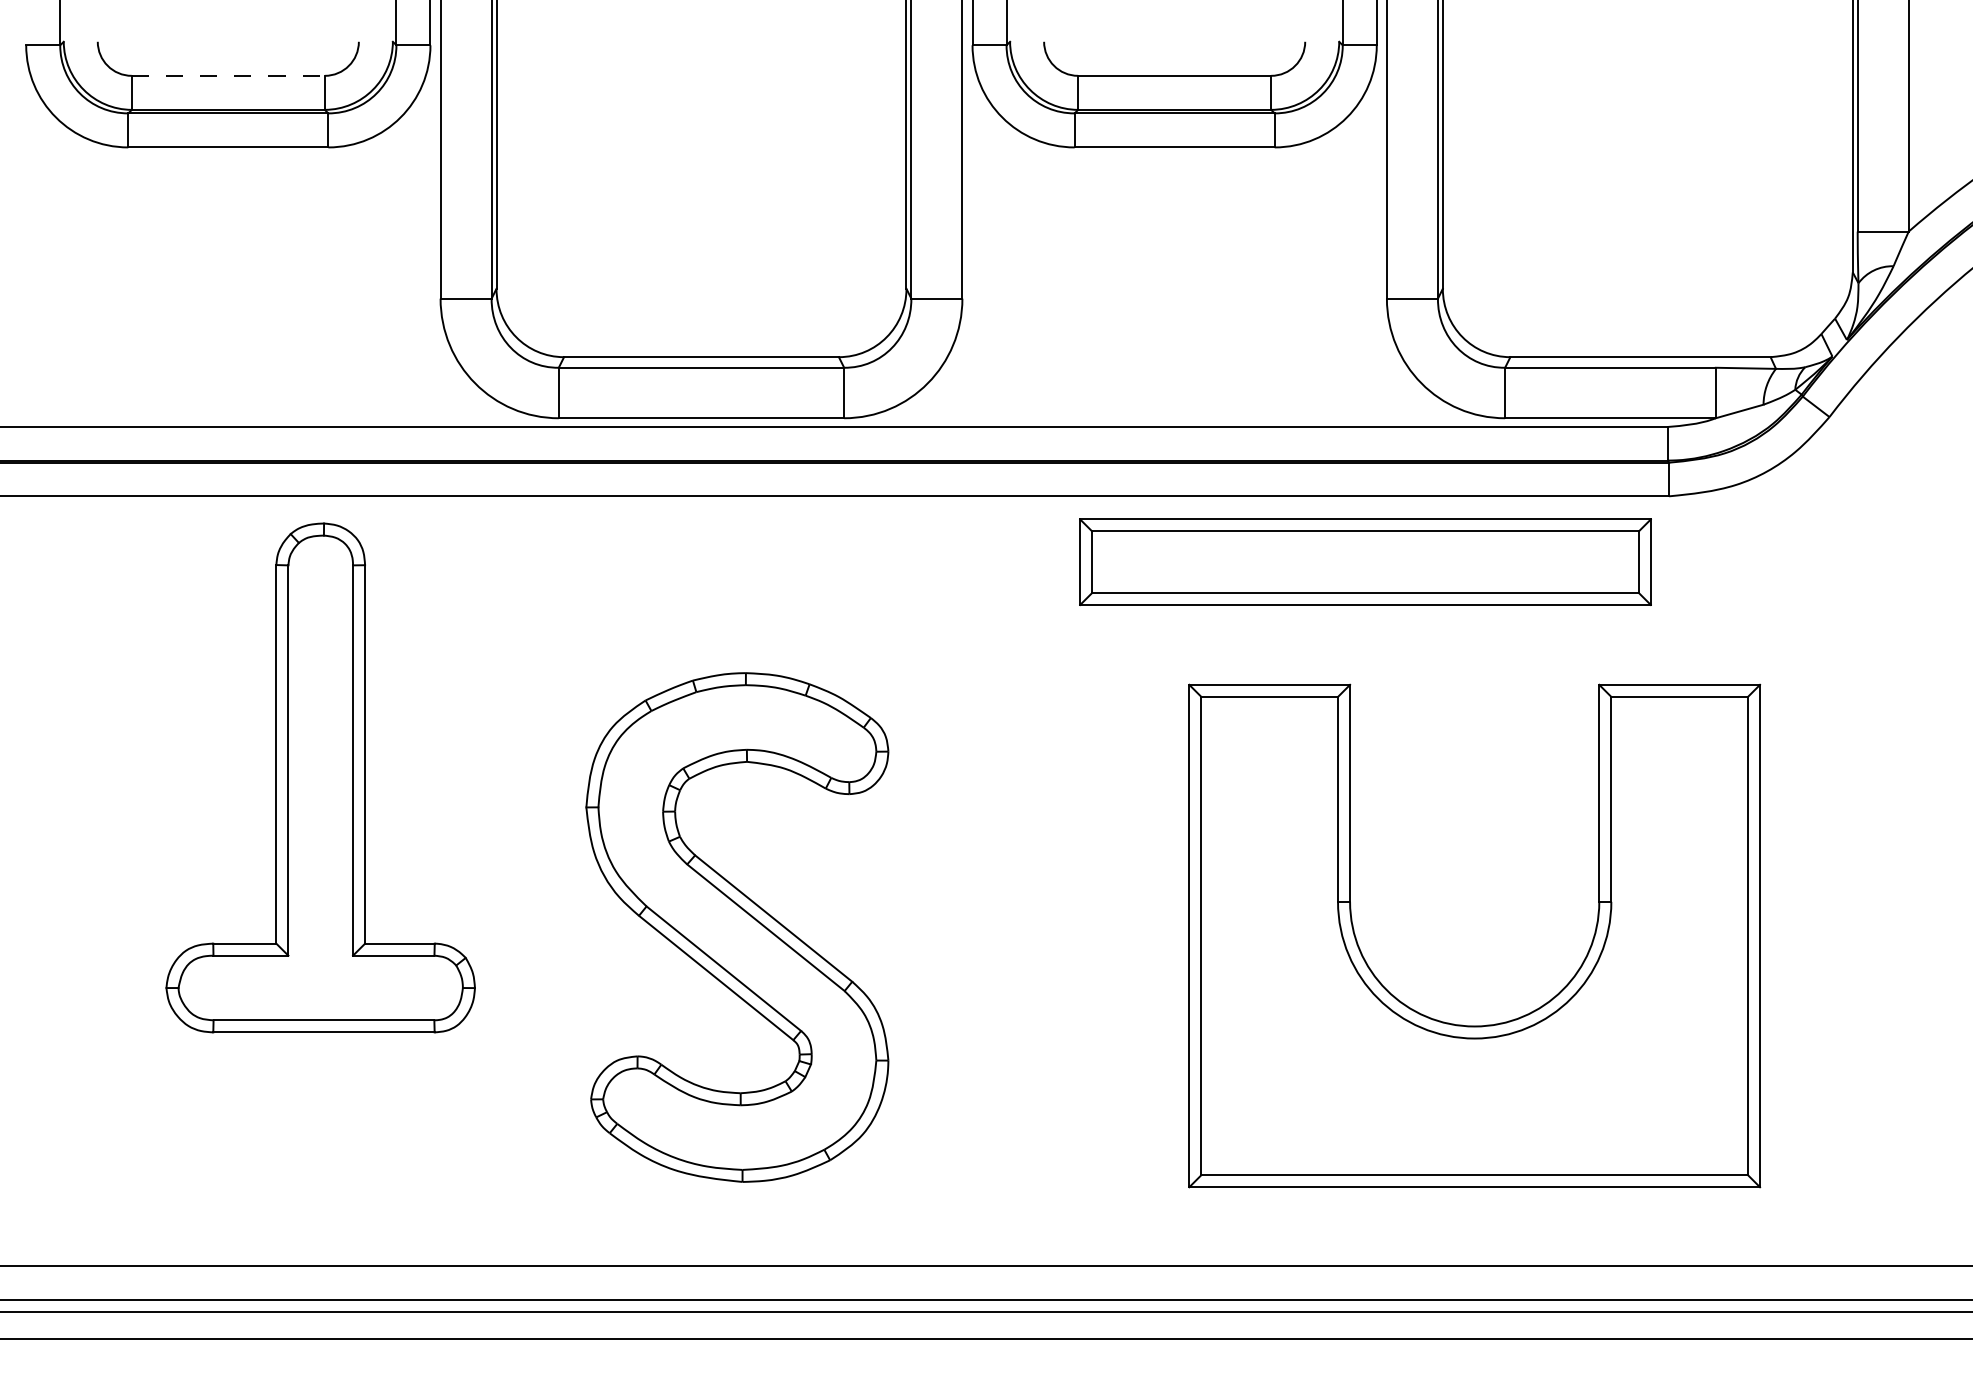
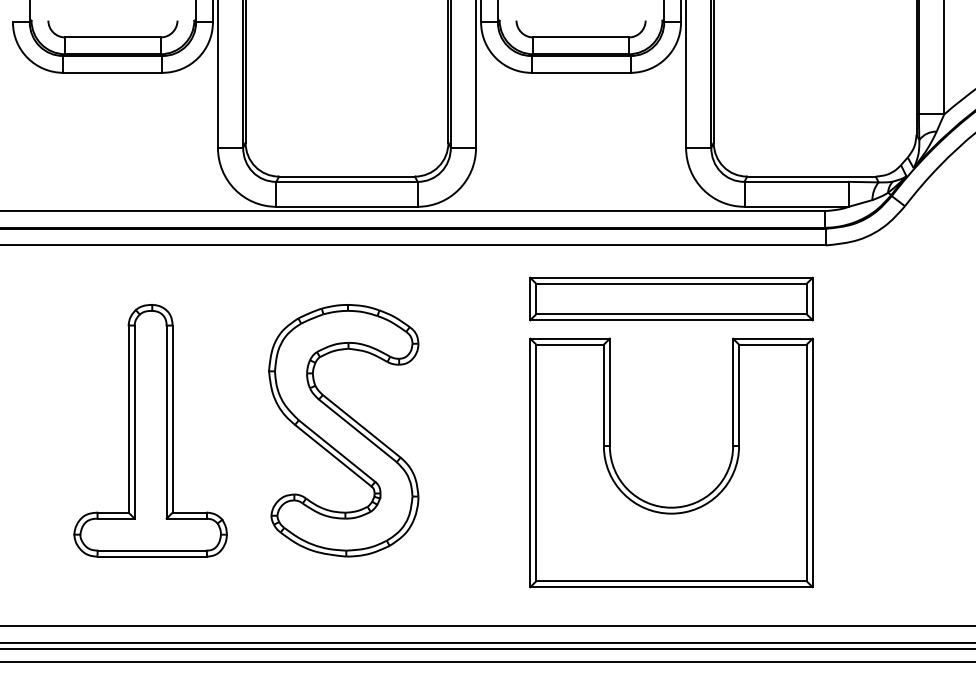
line: (227, 75) -> (112, 37), dashed -> solid
part: (1365, 561) -> (671, 298), moved
part: (320, 777) -> (150, 430), moved
part: (736, 927) -> (343, 430), moved
part: (1474, 1024) -> (671, 506), moved

